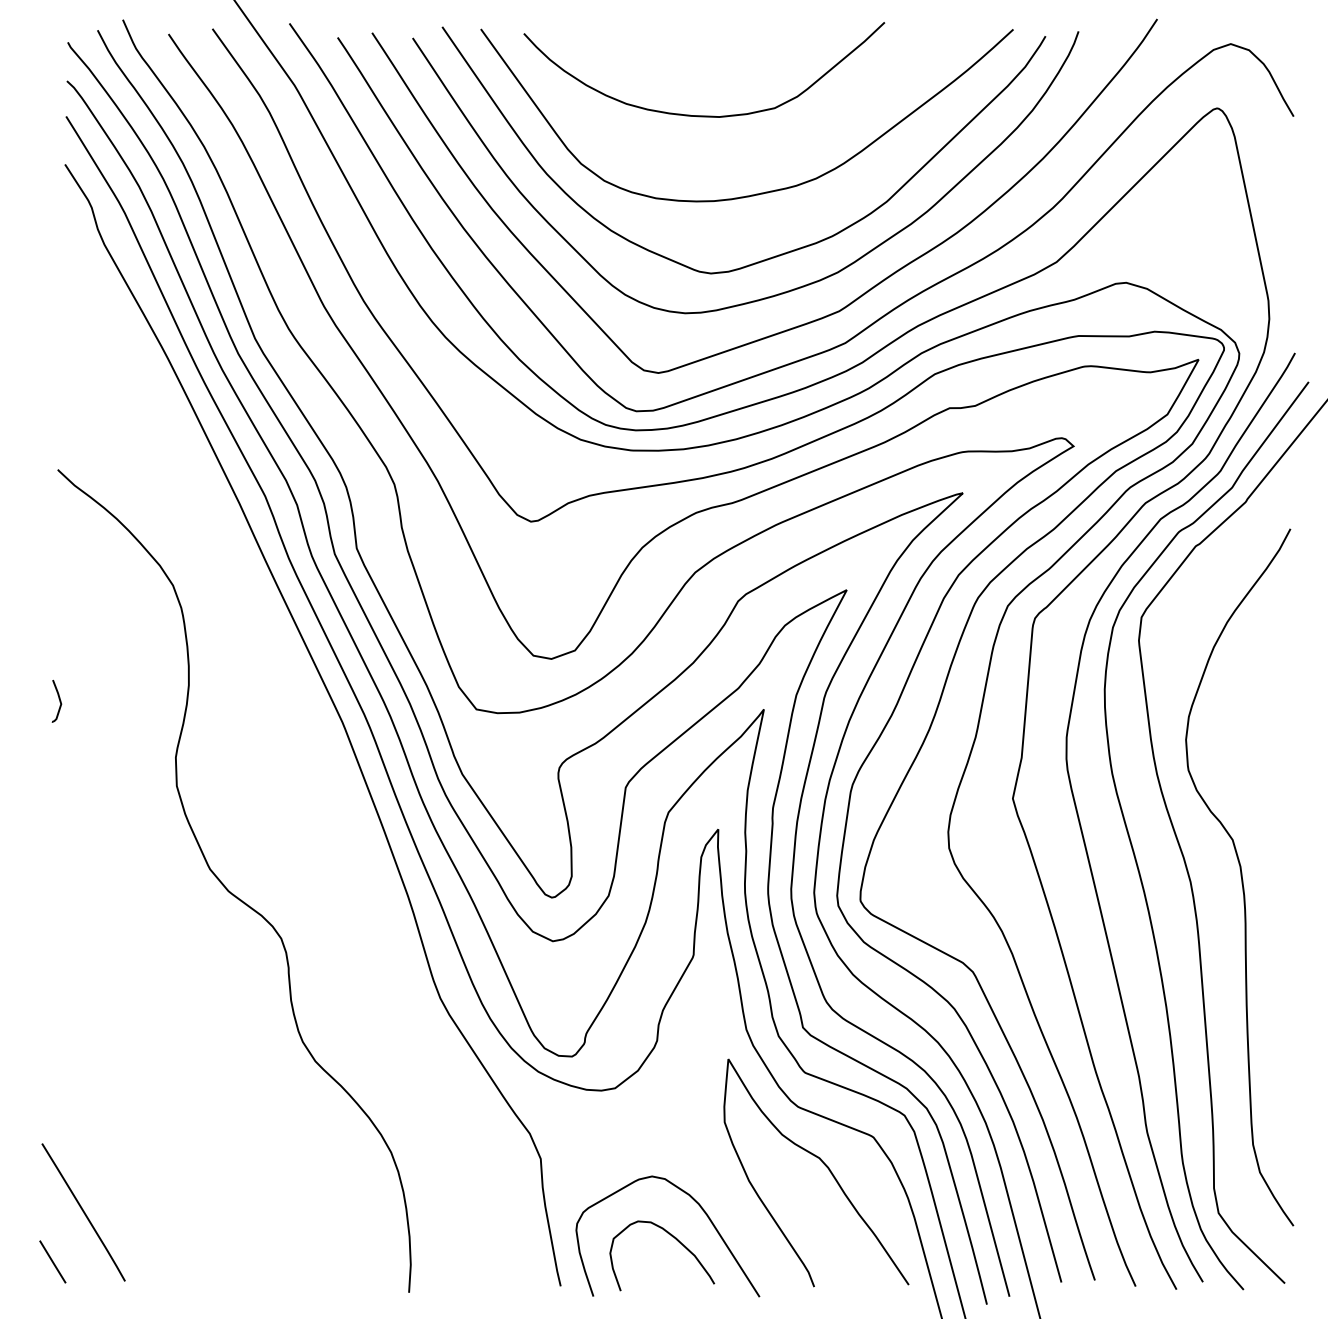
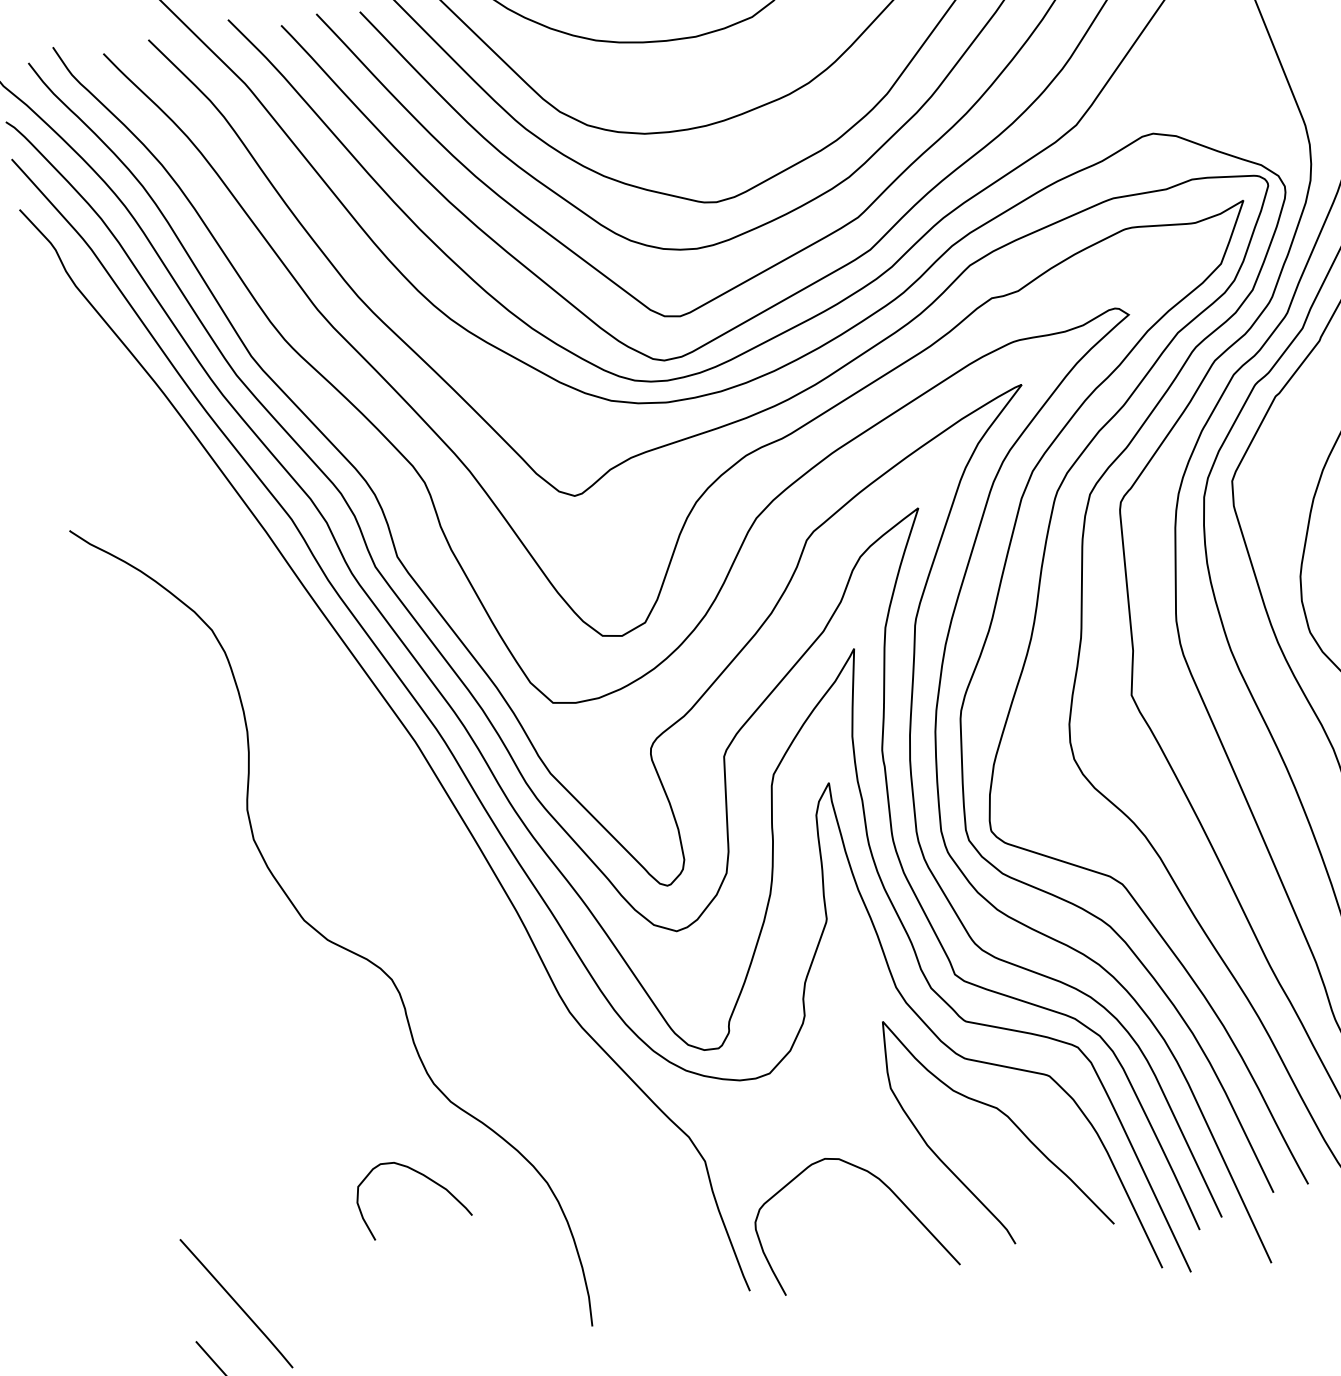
curve: (58, 698) -> (113, 770), removed
curve: (676, 1240) -> (424, 1176), moved

